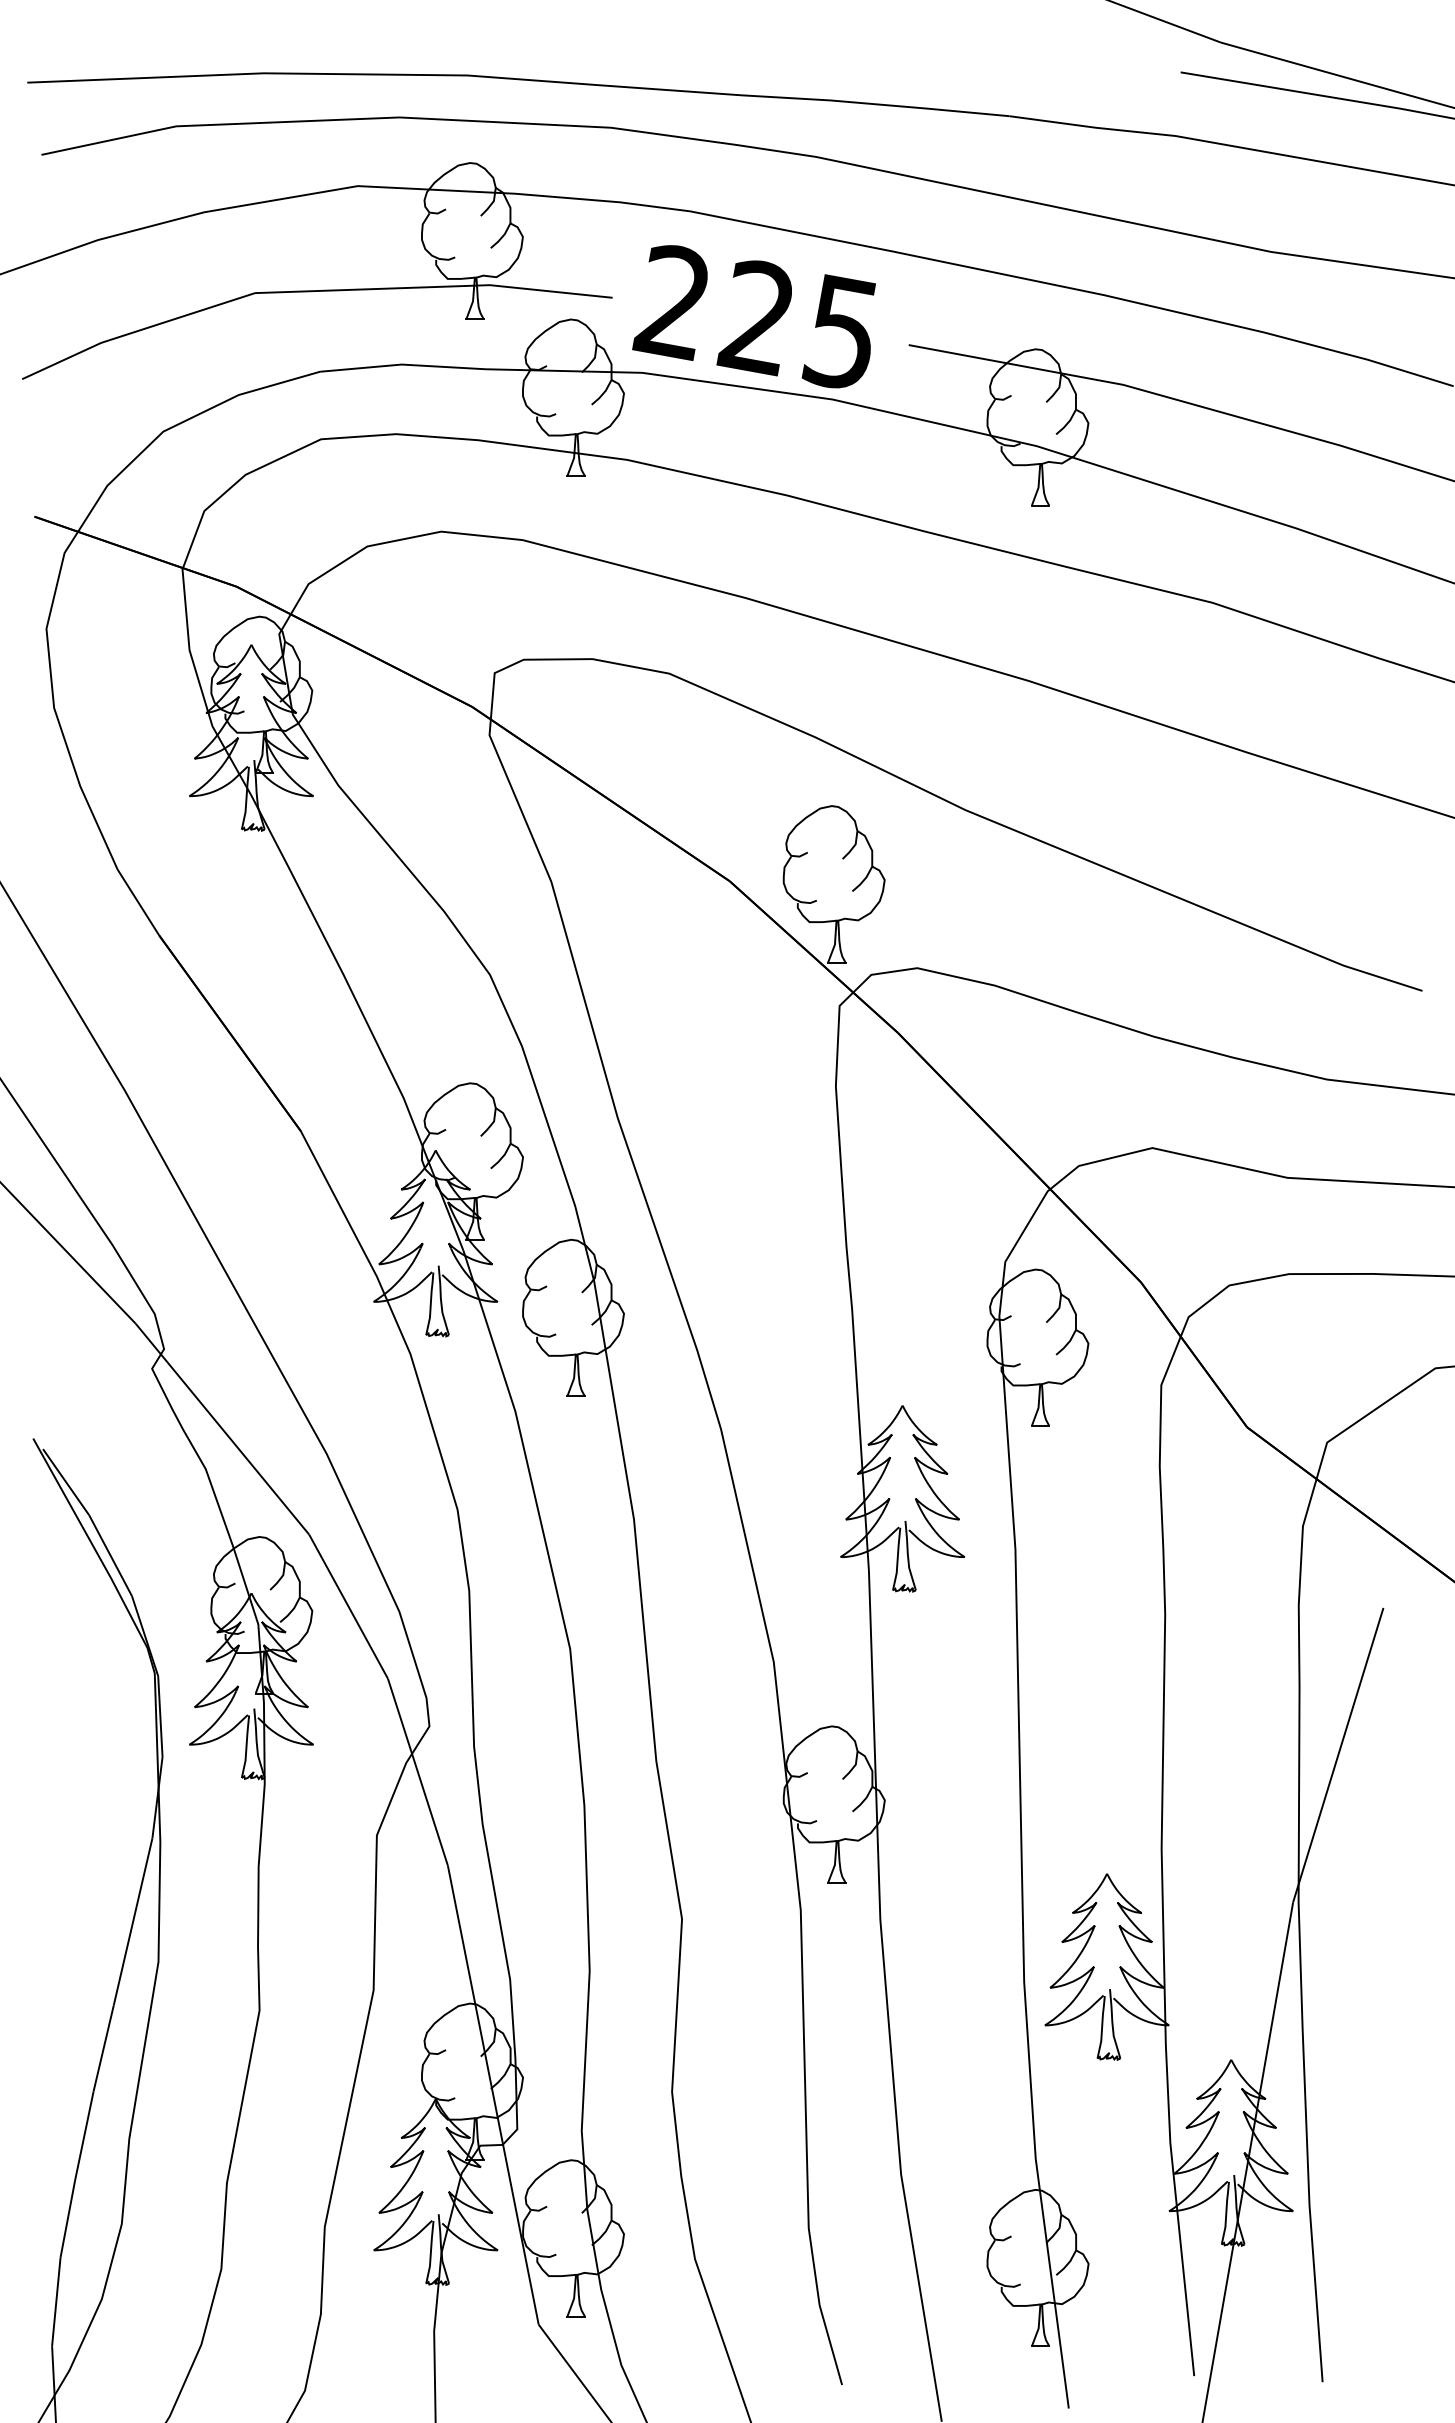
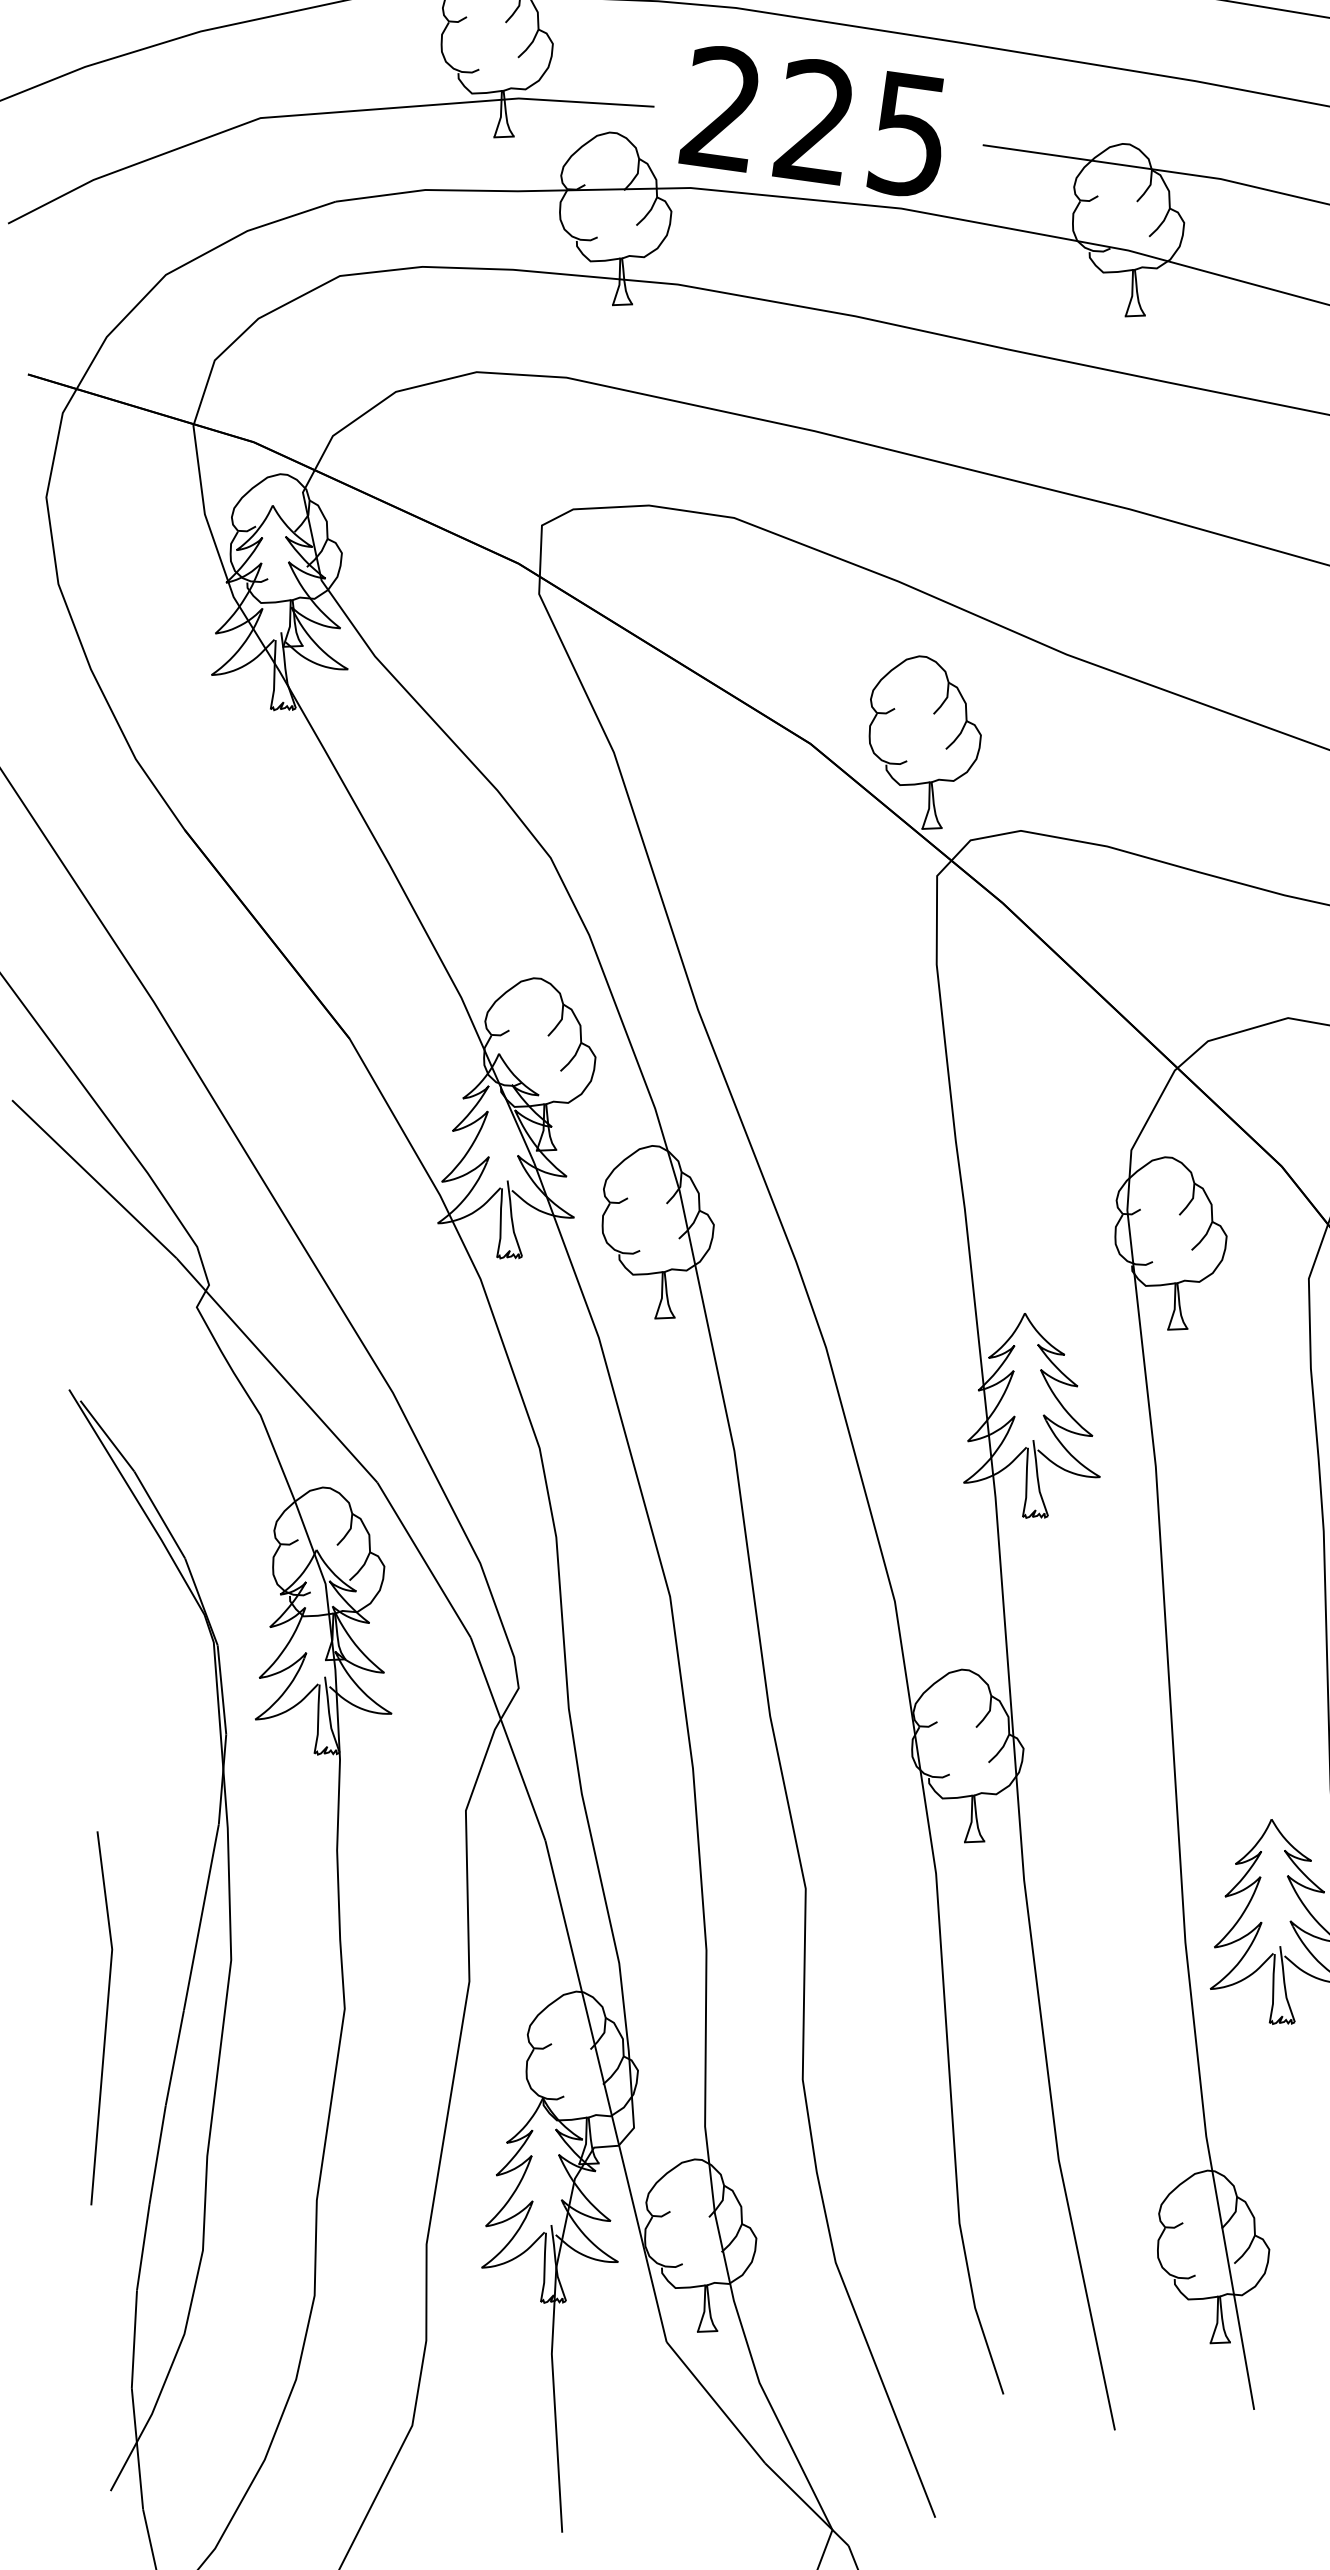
line: (42, 2009) -> (105, 2017), added

